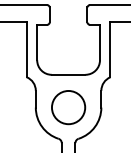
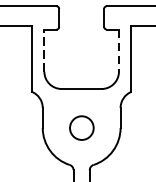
line: (37, 42) -> (44, 50), solid -> dashed
line: (99, 42) -> (118, 50), solid -> dashed
circle: (68, 107) -> (81, 127), size x0.6

